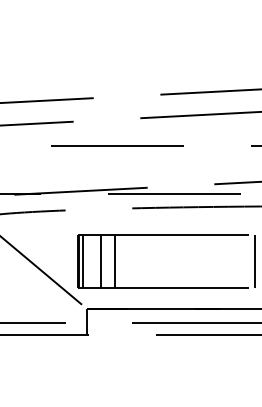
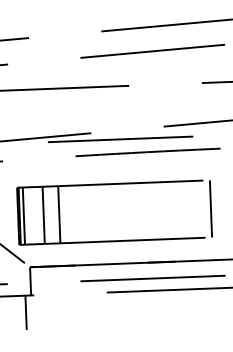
line: (81, 350) -> (26, 313), added

